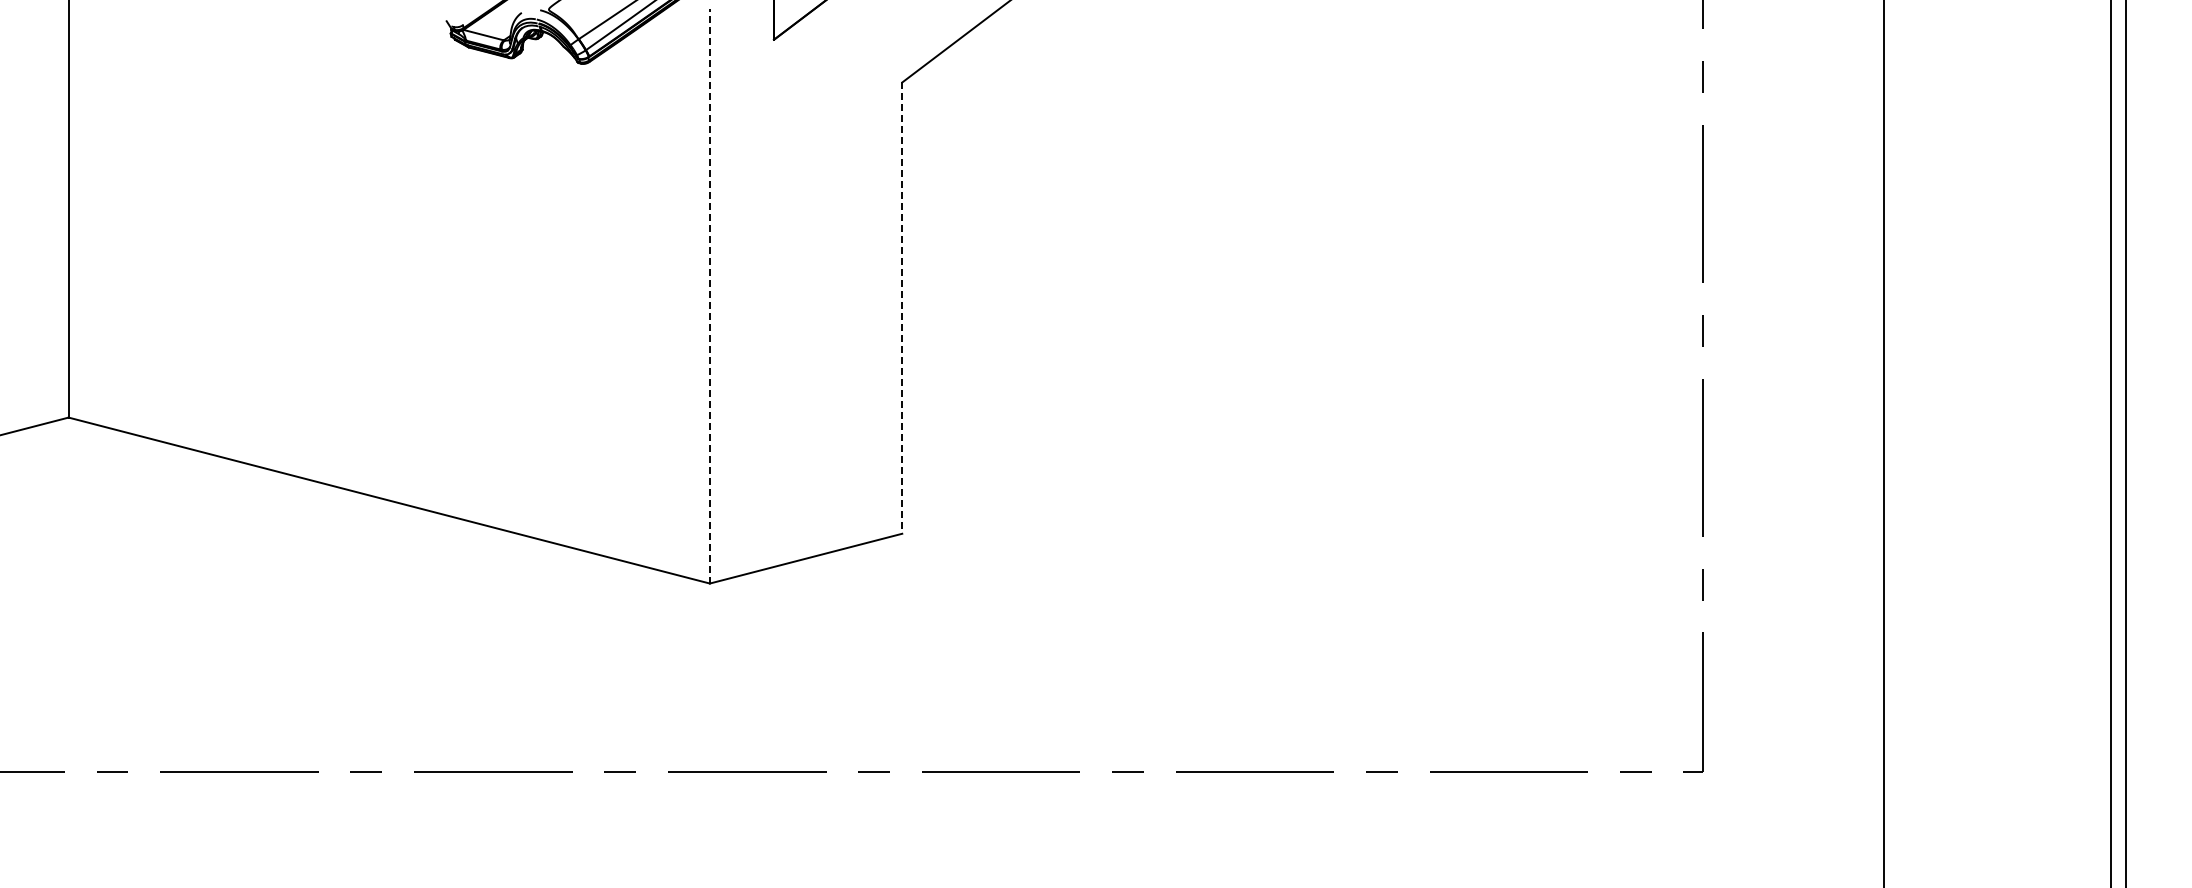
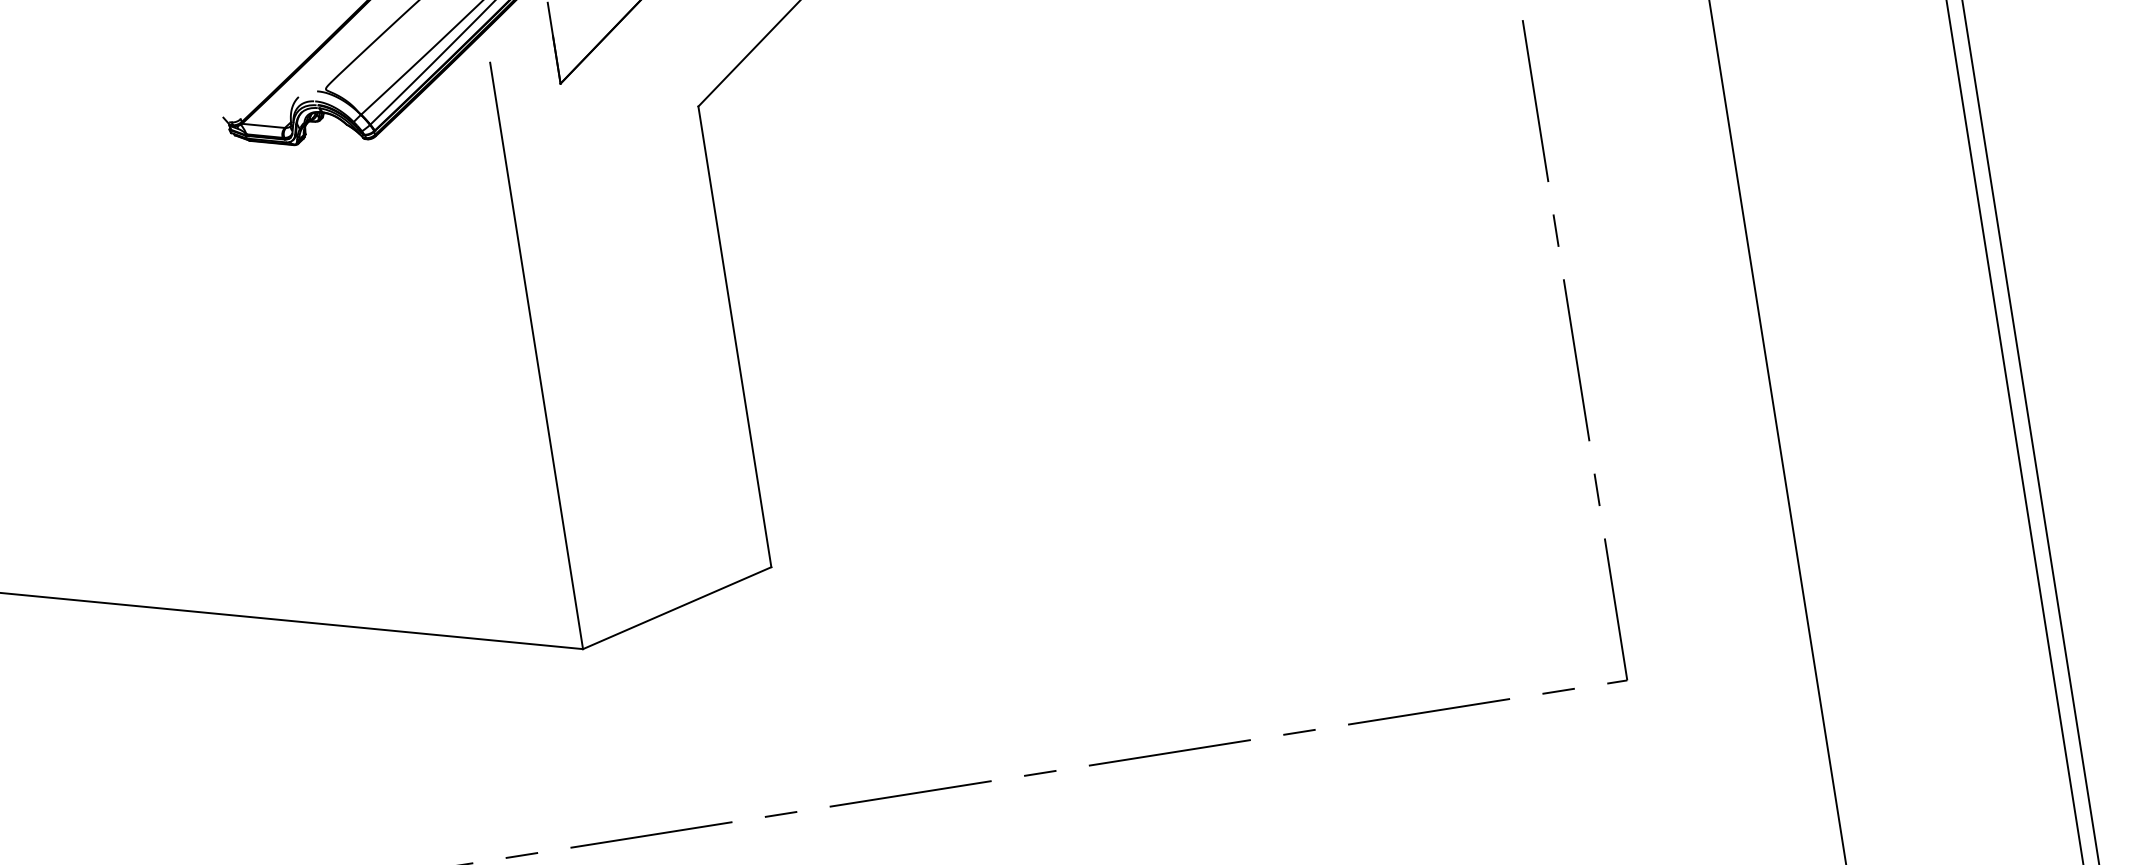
line: (709, 295) -> (536, 355), dashed -> solid
line: (902, 308) -> (735, 337), dashed -> solid

